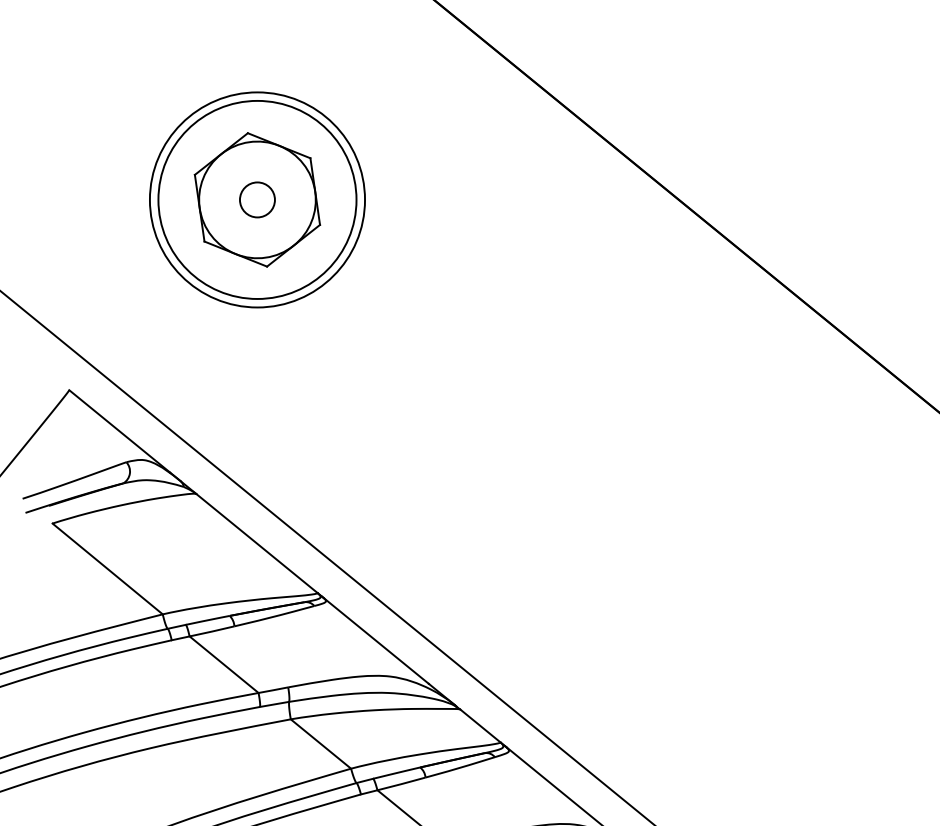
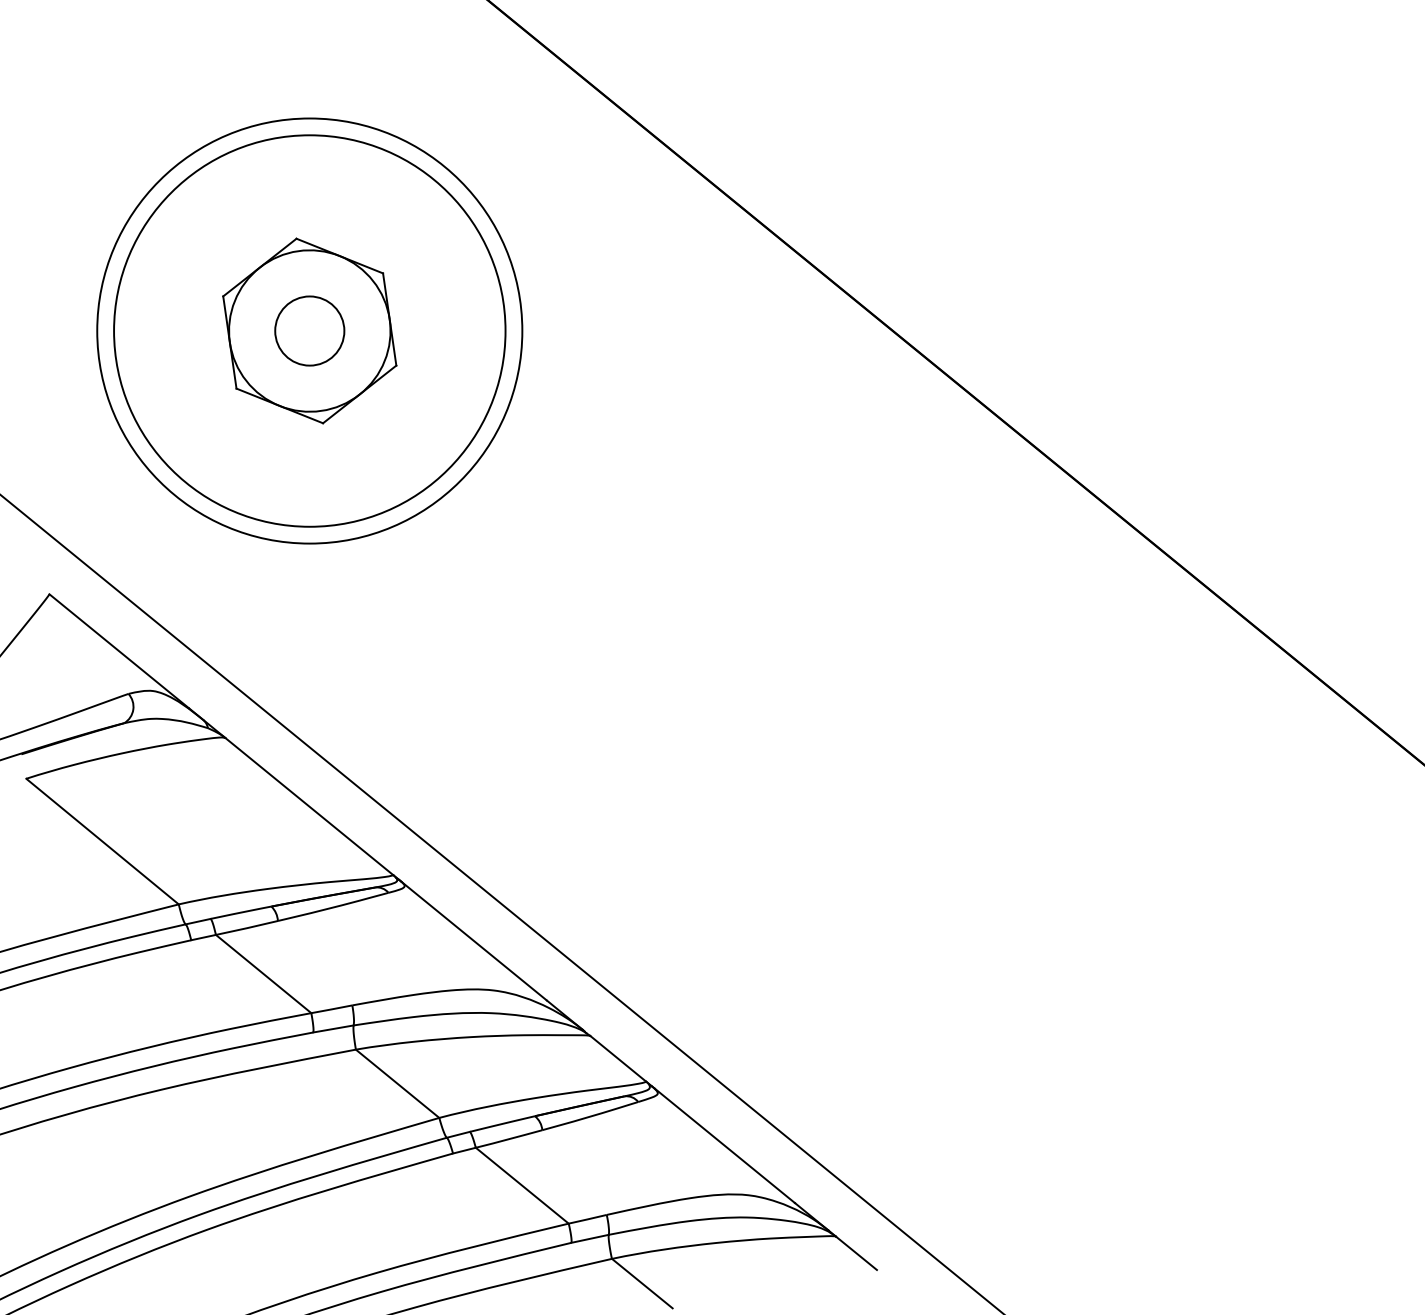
circle: (257, 199) -> (309, 330), size x1.43
circle: (257, 199) -> (309, 330), size x1.43
circle: (257, 199) -> (309, 330), size x1.43

